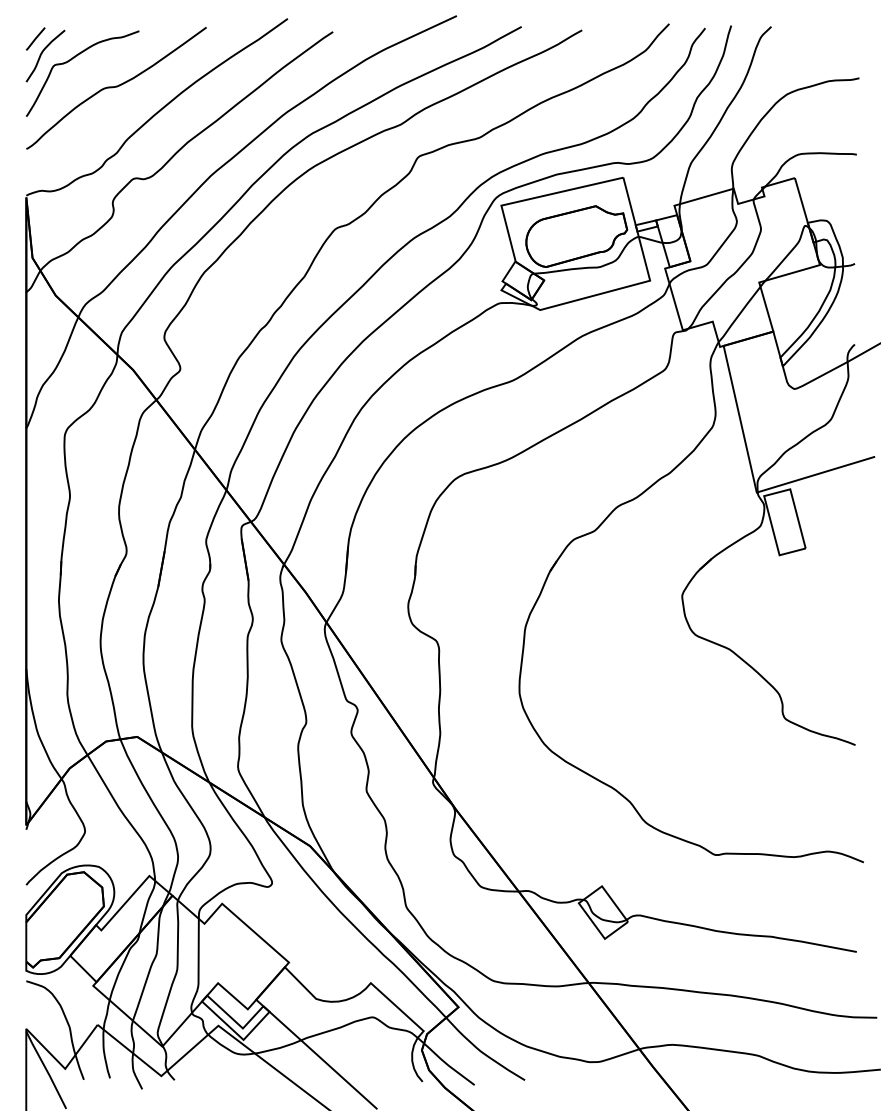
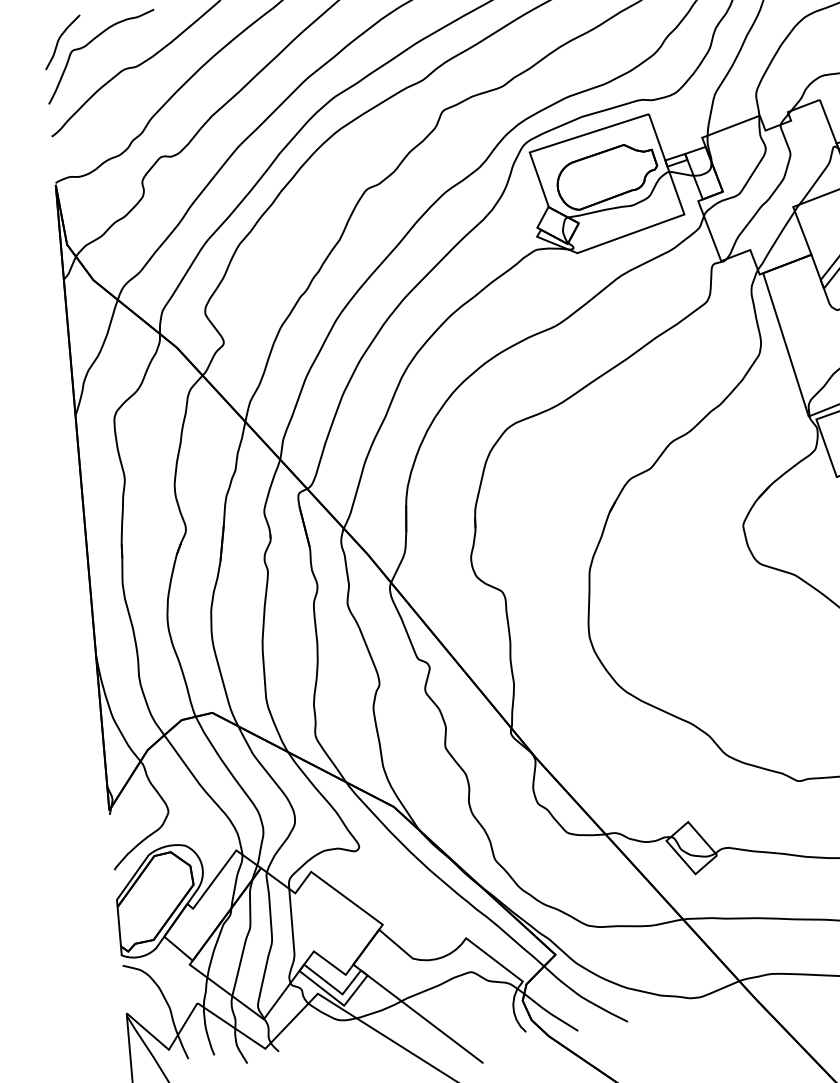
line: (35, 38) -> (51, 25), removed

